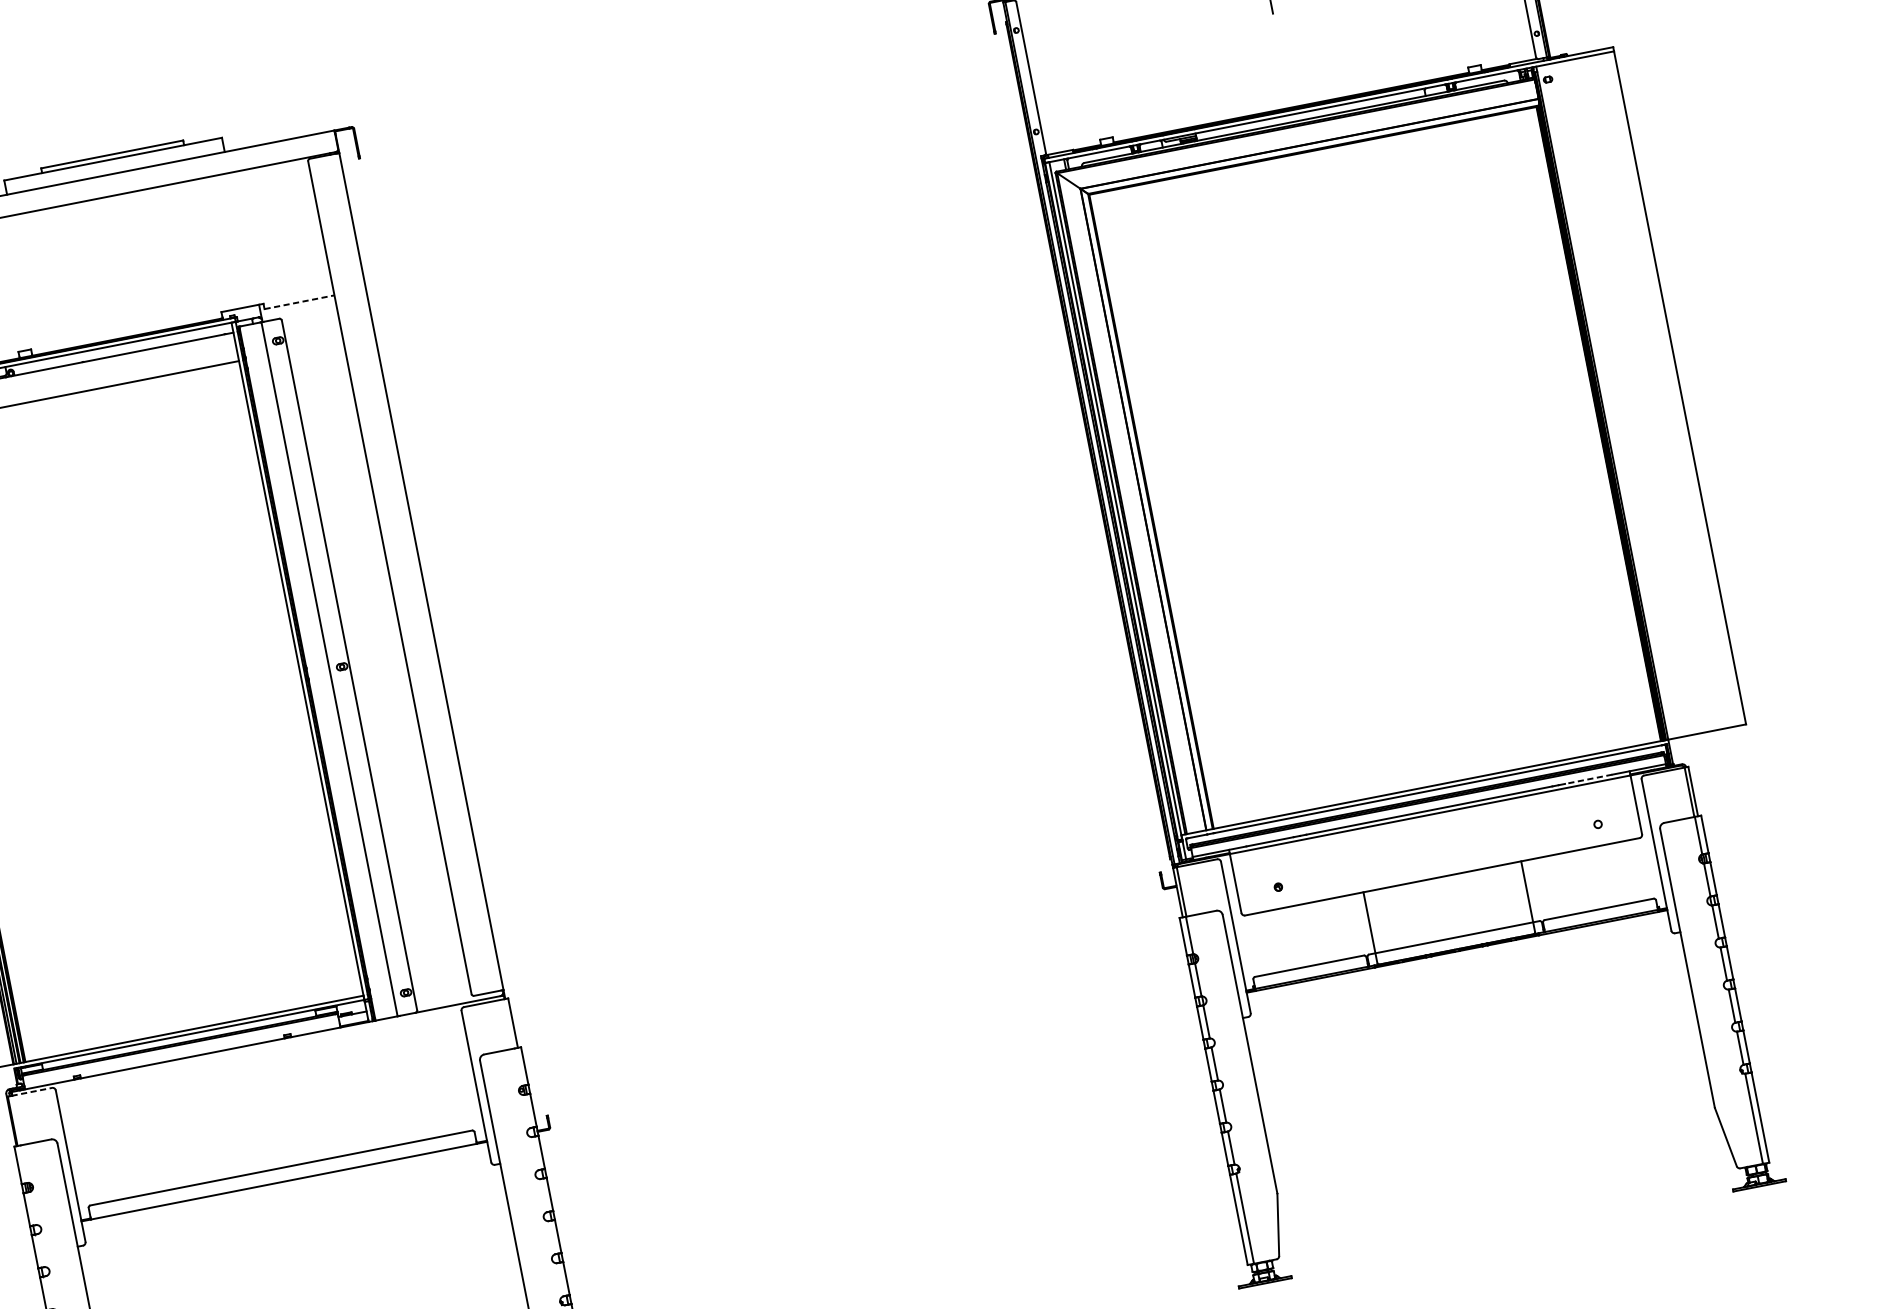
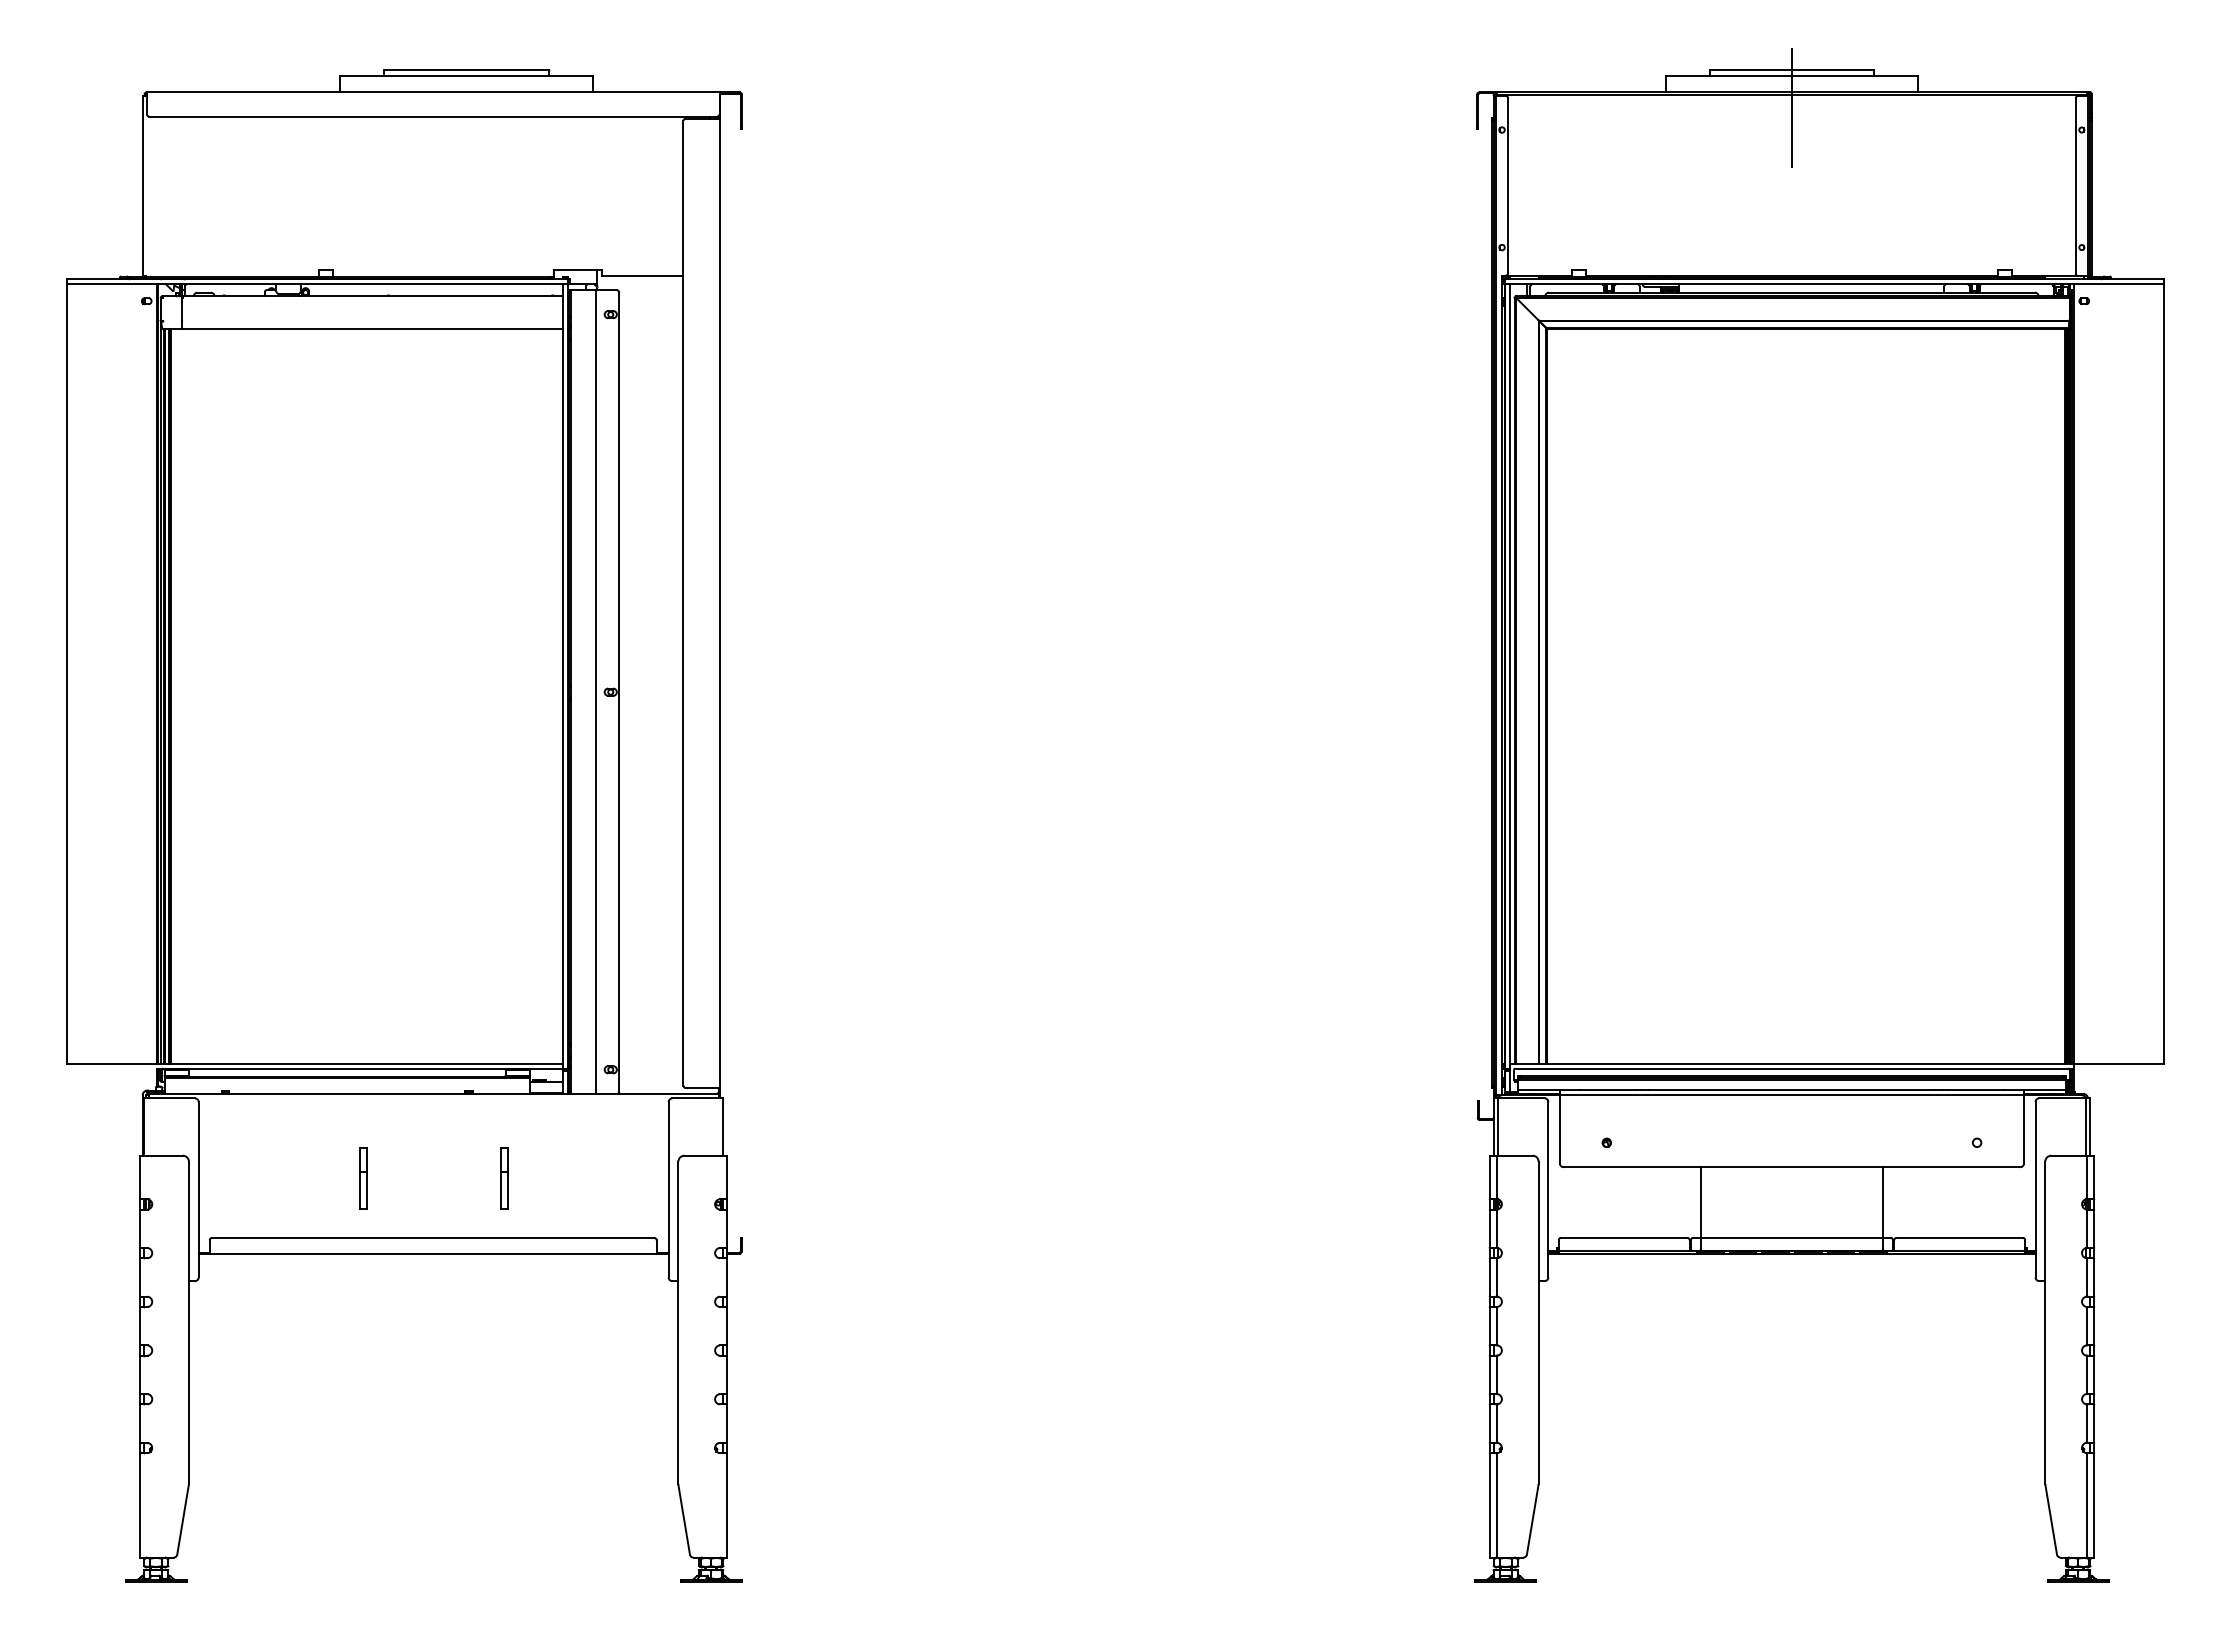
line: (299, 302) -> (643, 276), dashed -> solid
line: (1587, 779) -> (1975, 1090), dashed -> solid
line: (32, 1091) -> (172, 1098), dashed -> solid
part: (332, 1104) -> (504, 1178), added
part: (211, 1128) -> (363, 1178), added

